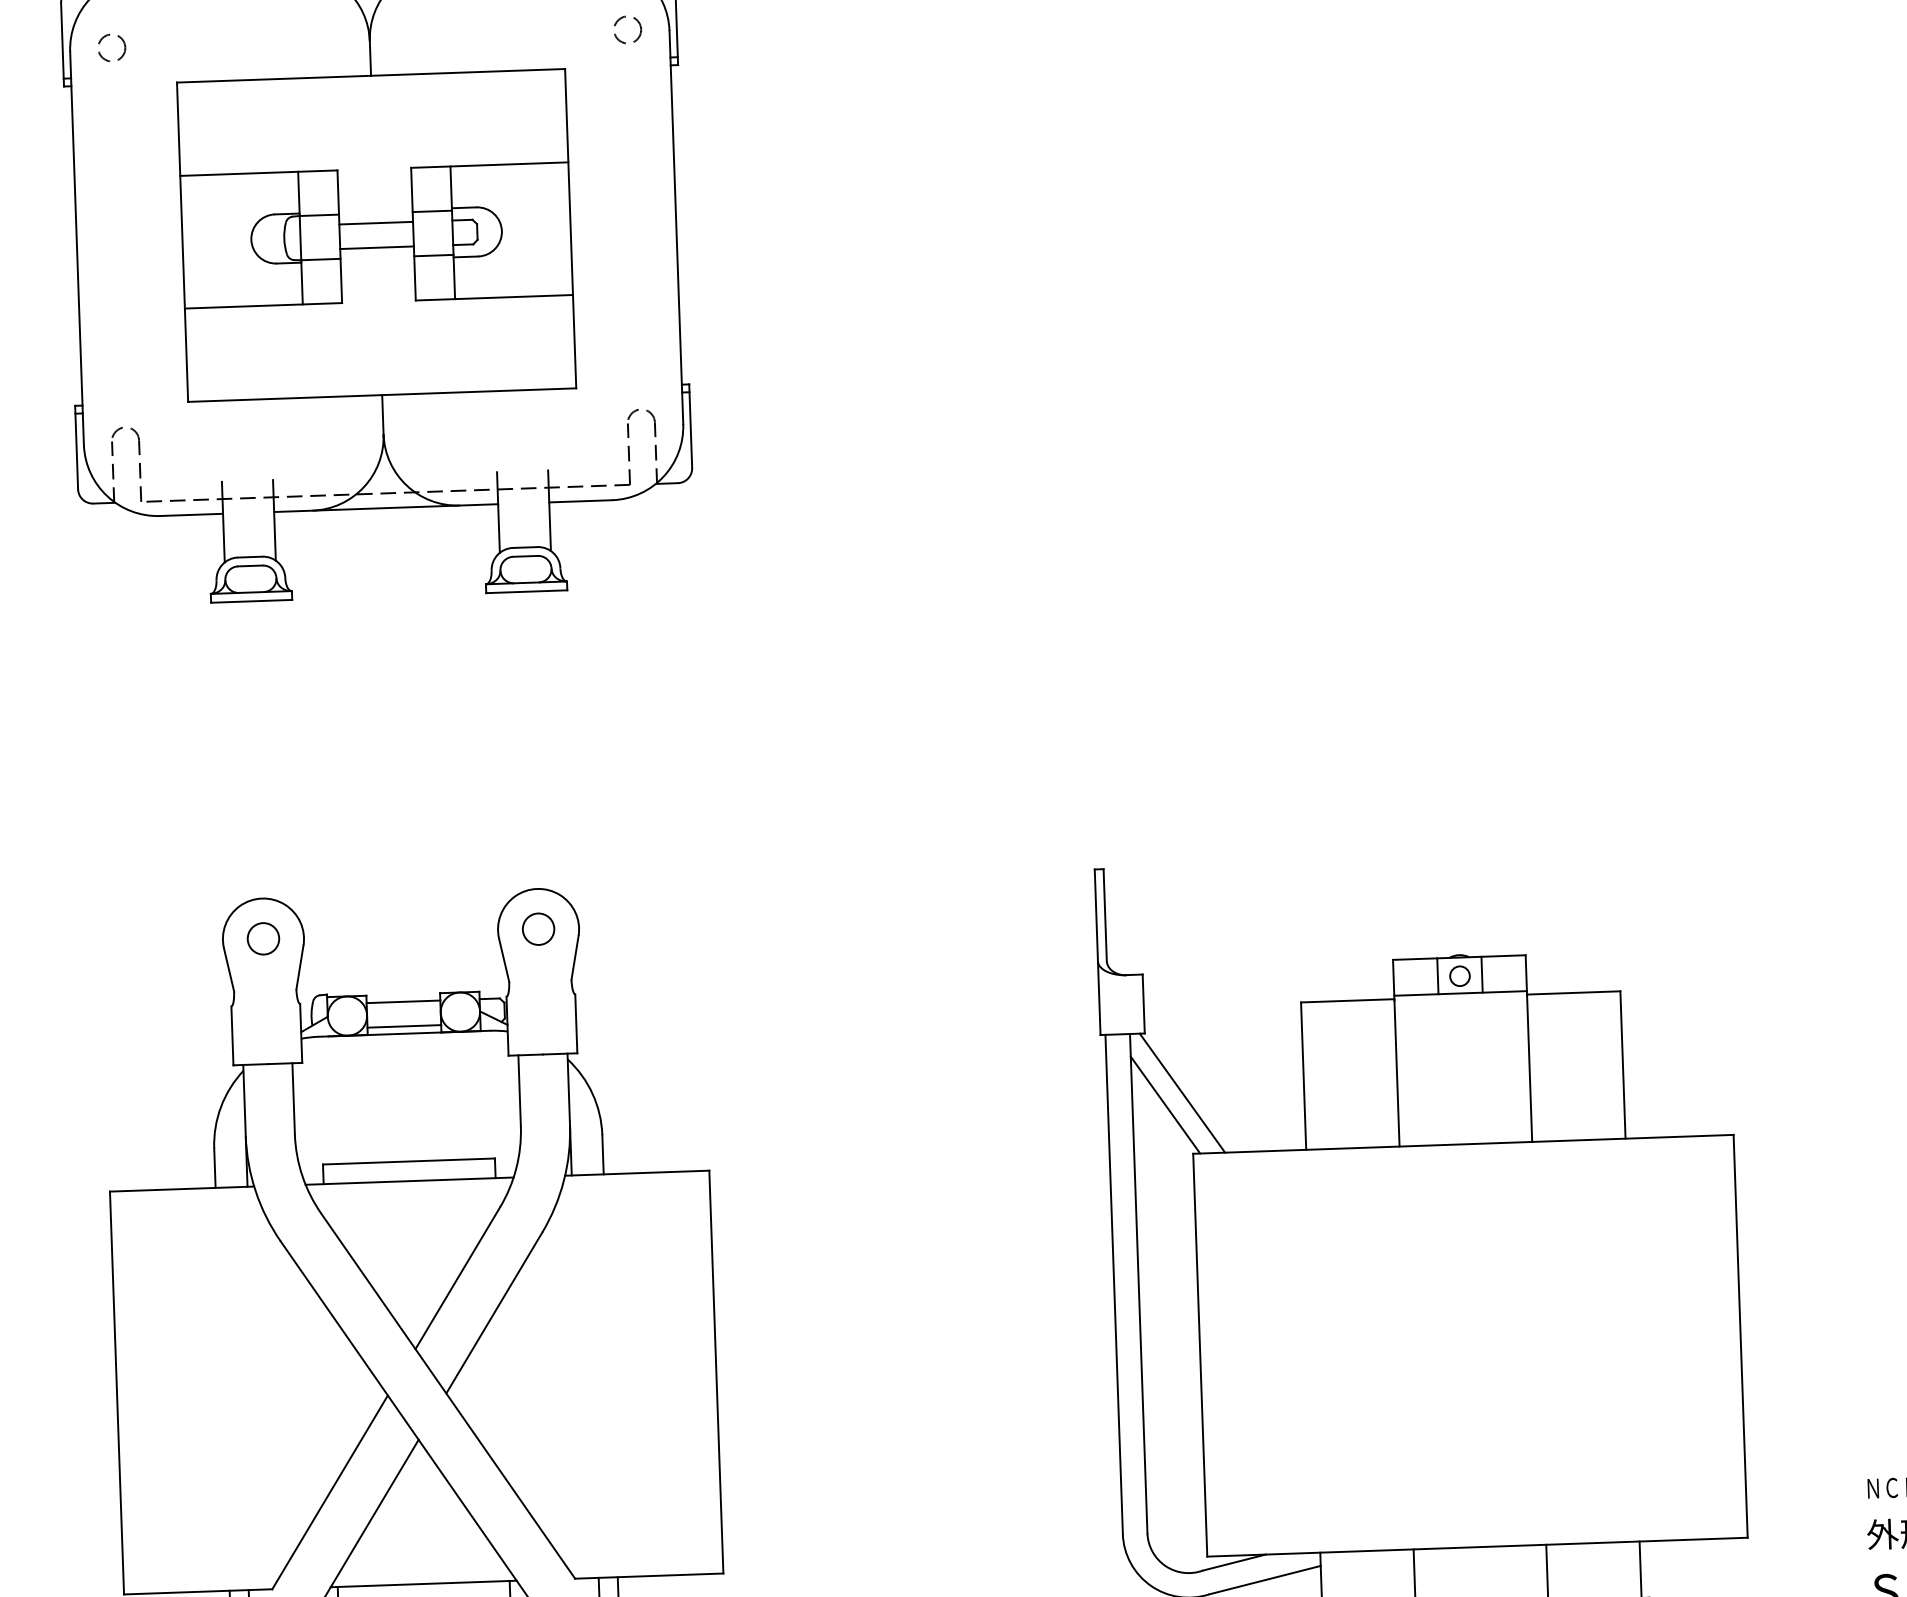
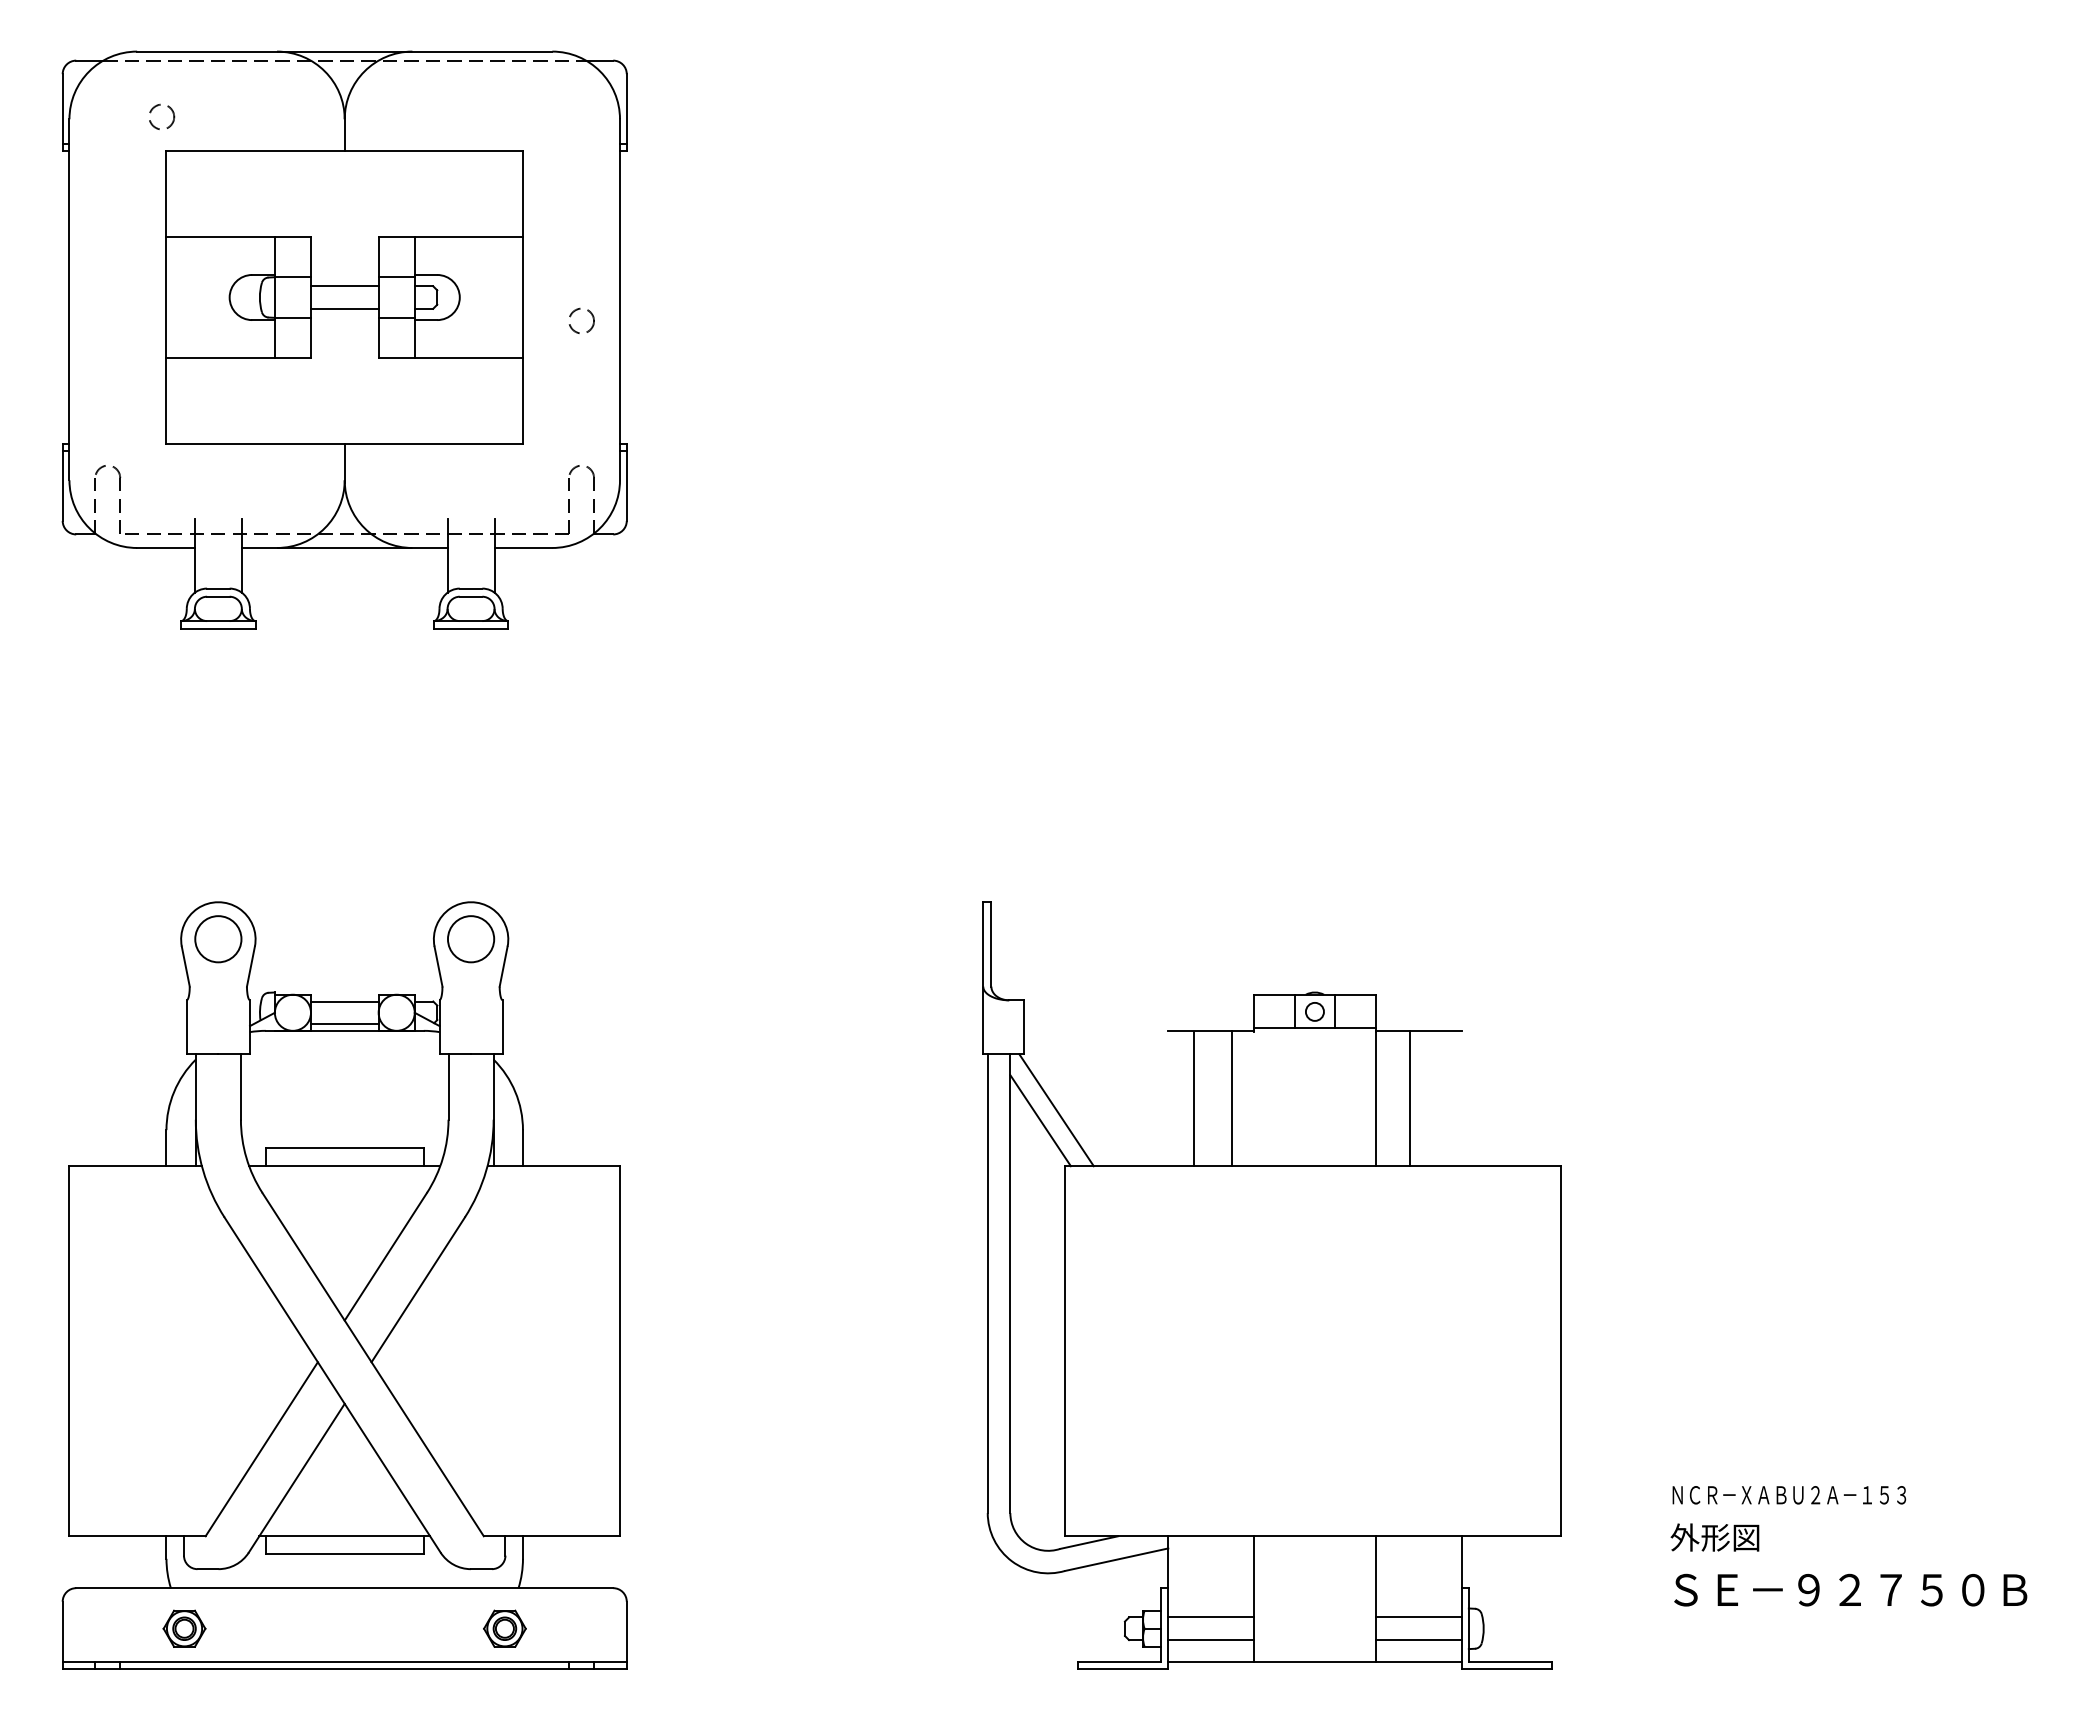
circle: (627, 29) -> (581, 320), moved
circle: (112, 47) -> (162, 116), moved
circle: (537, 928) -> (470, 938), size x1.6
circle: (262, 938) -> (217, 938), size x1.6
line: (1622, 1064) -> (1409, 1098), moved
line: (1397, 1073) -> (1194, 1099), moved
line: (1303, 1076) -> (1232, 1098), moved

